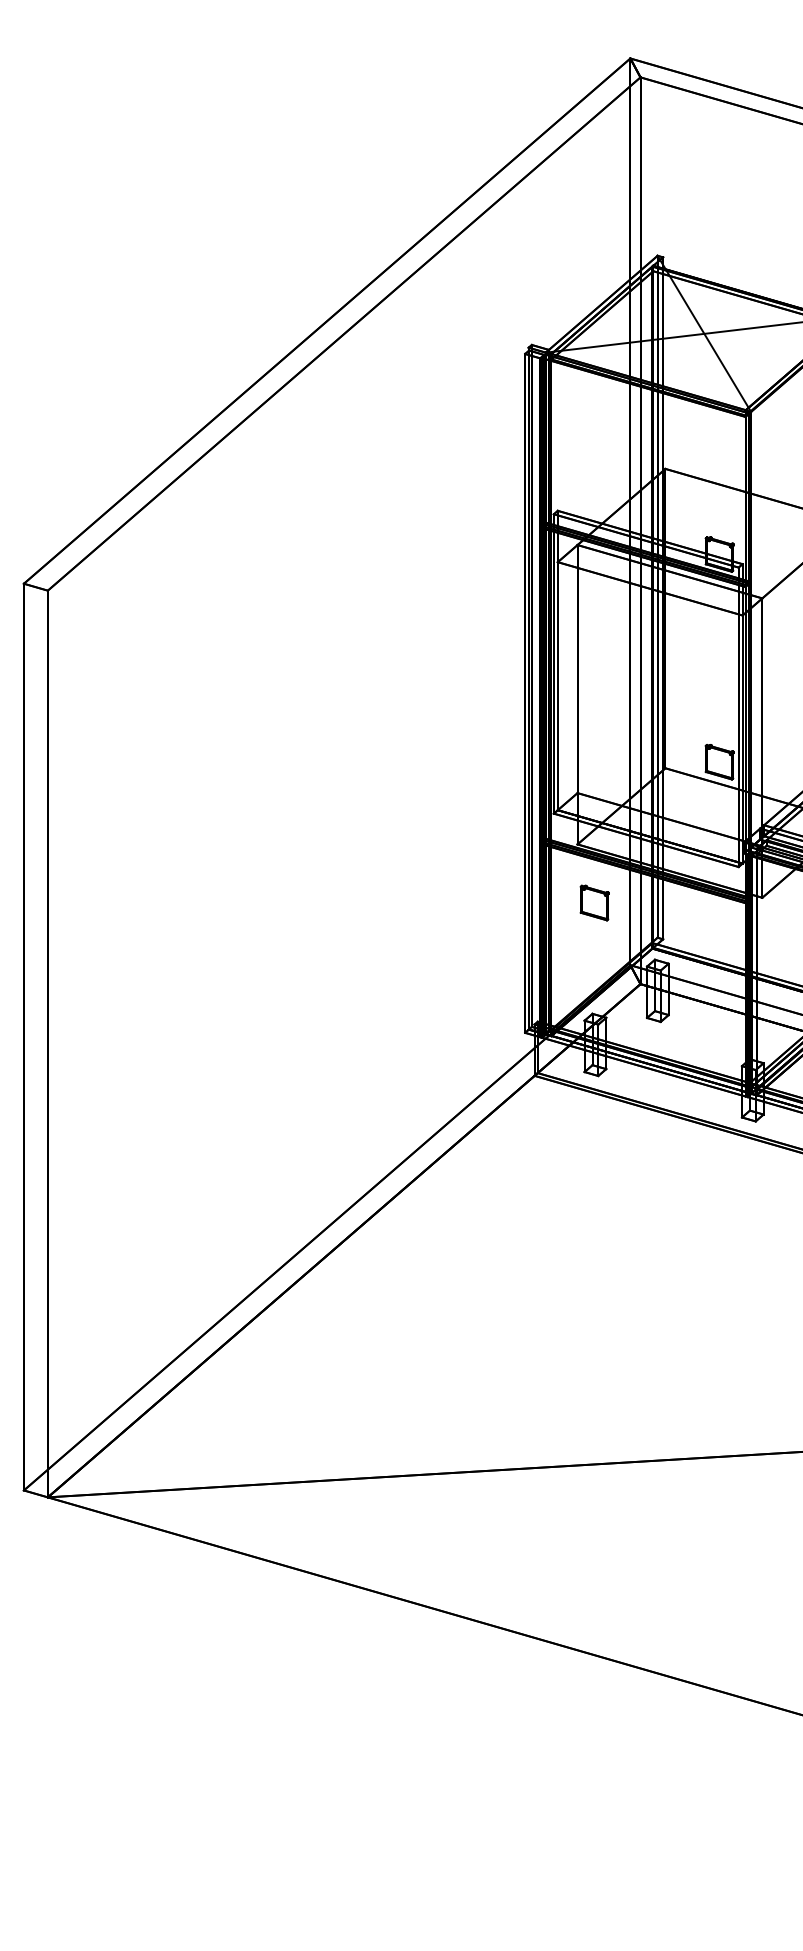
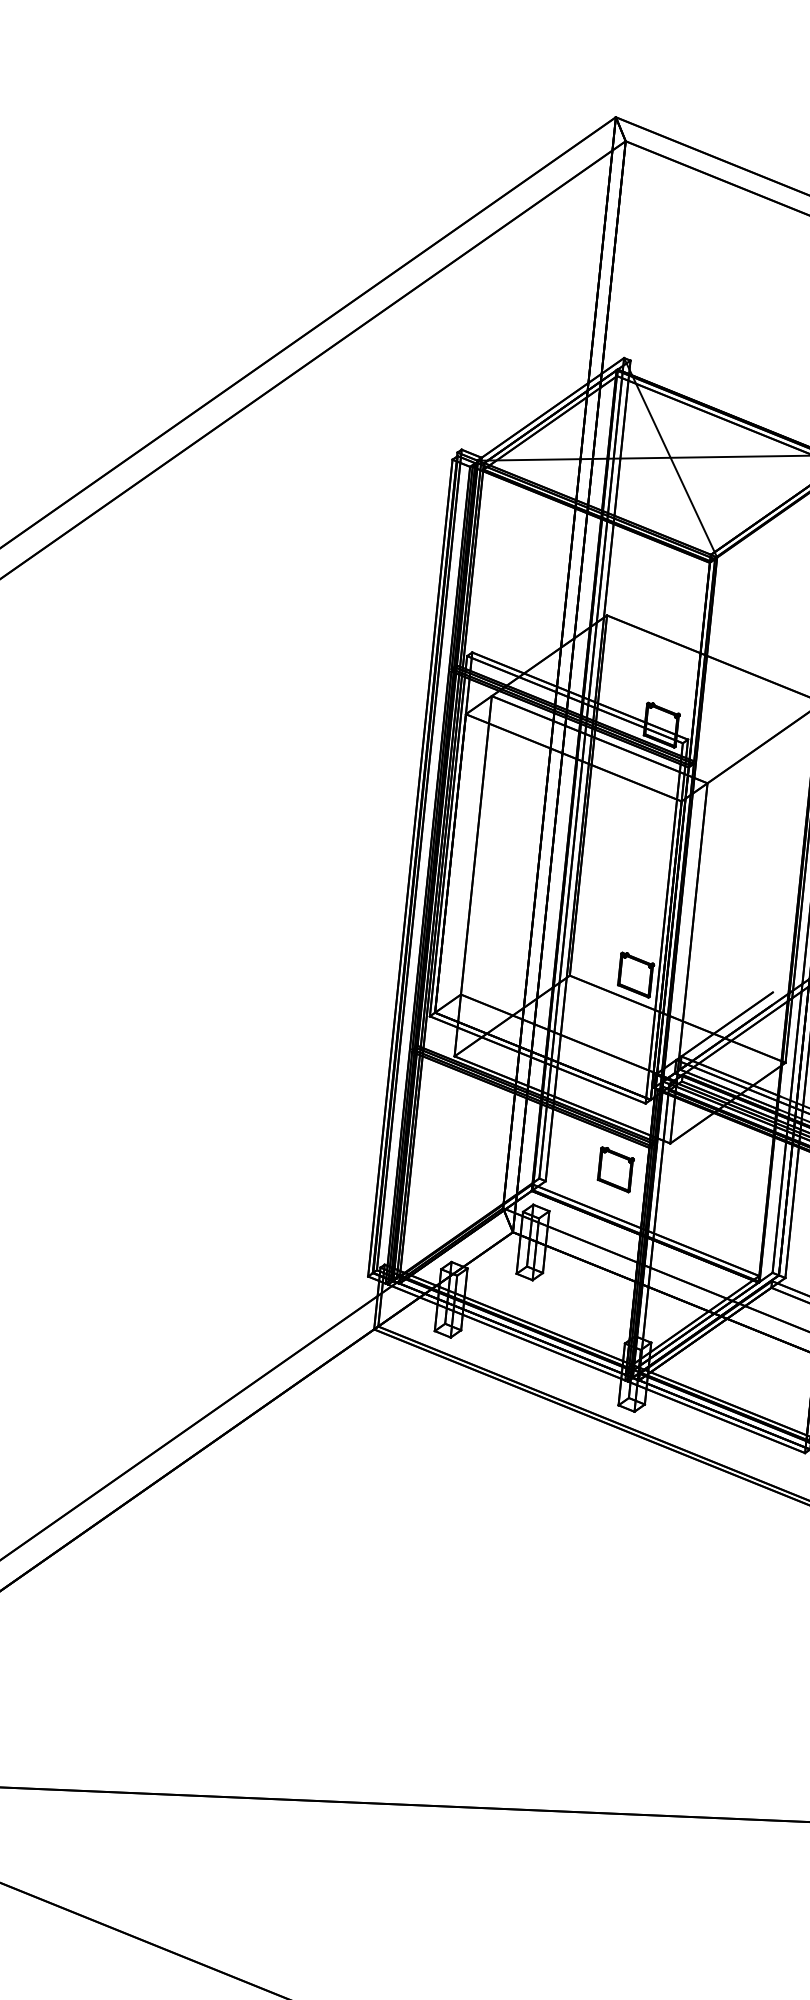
part: (594, 902) -> (615, 1169), moved

